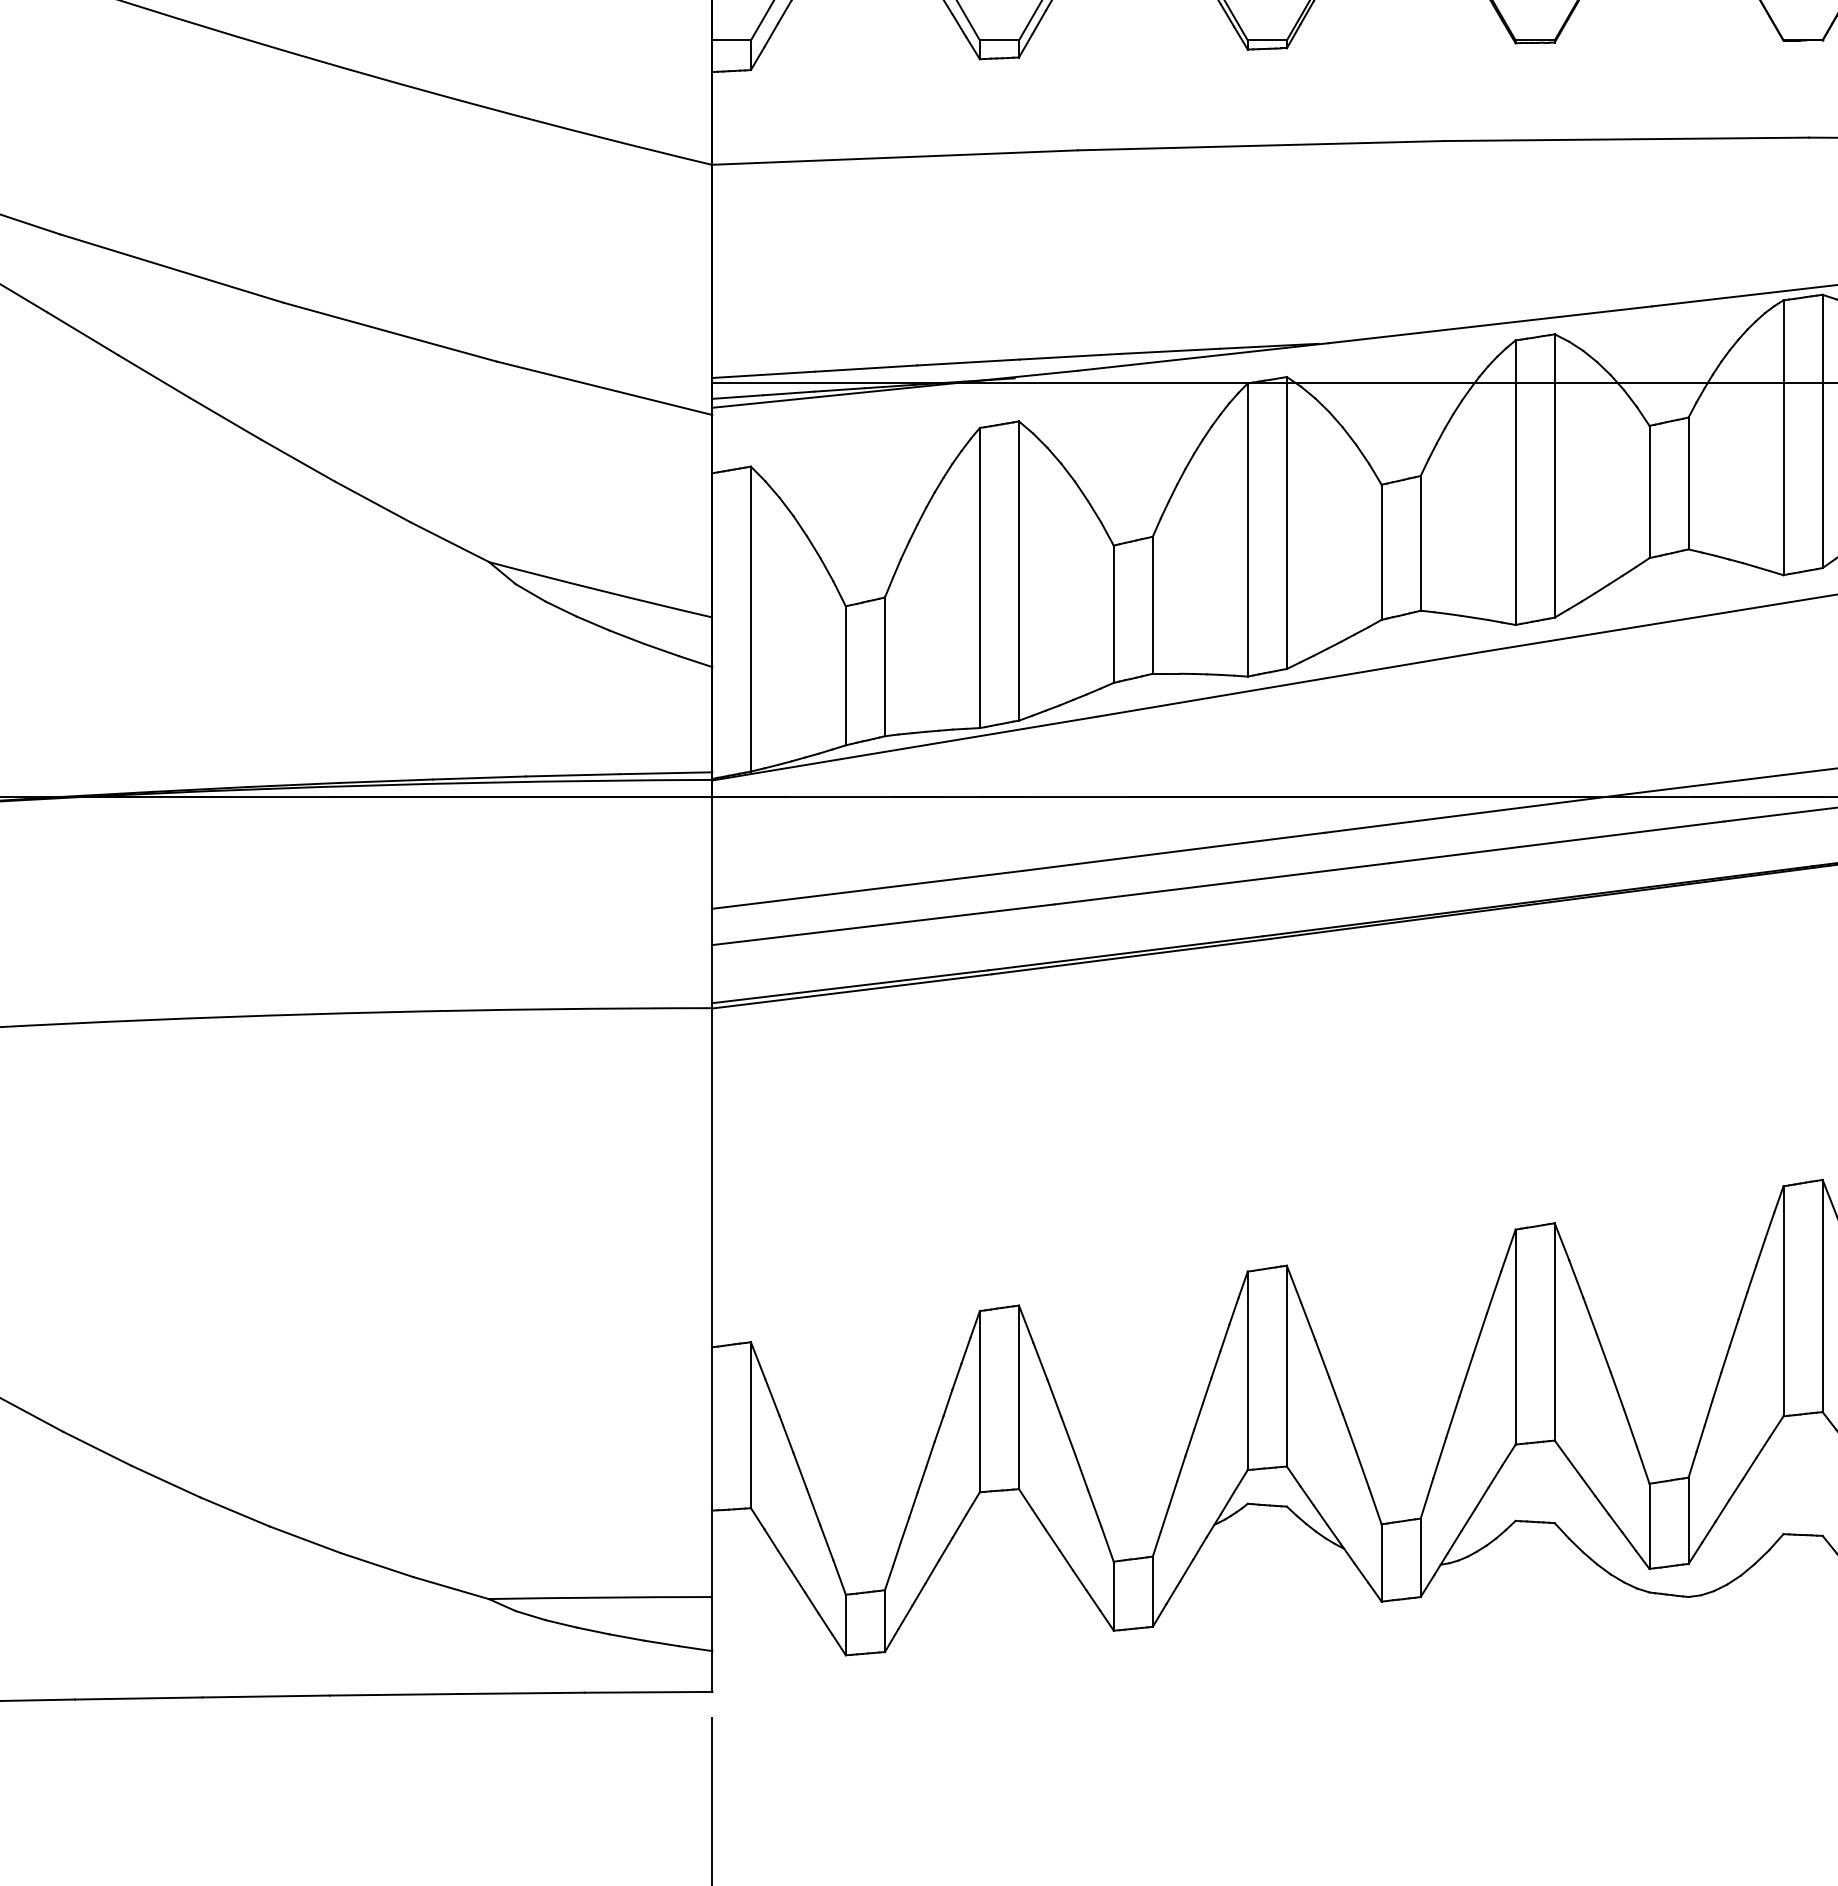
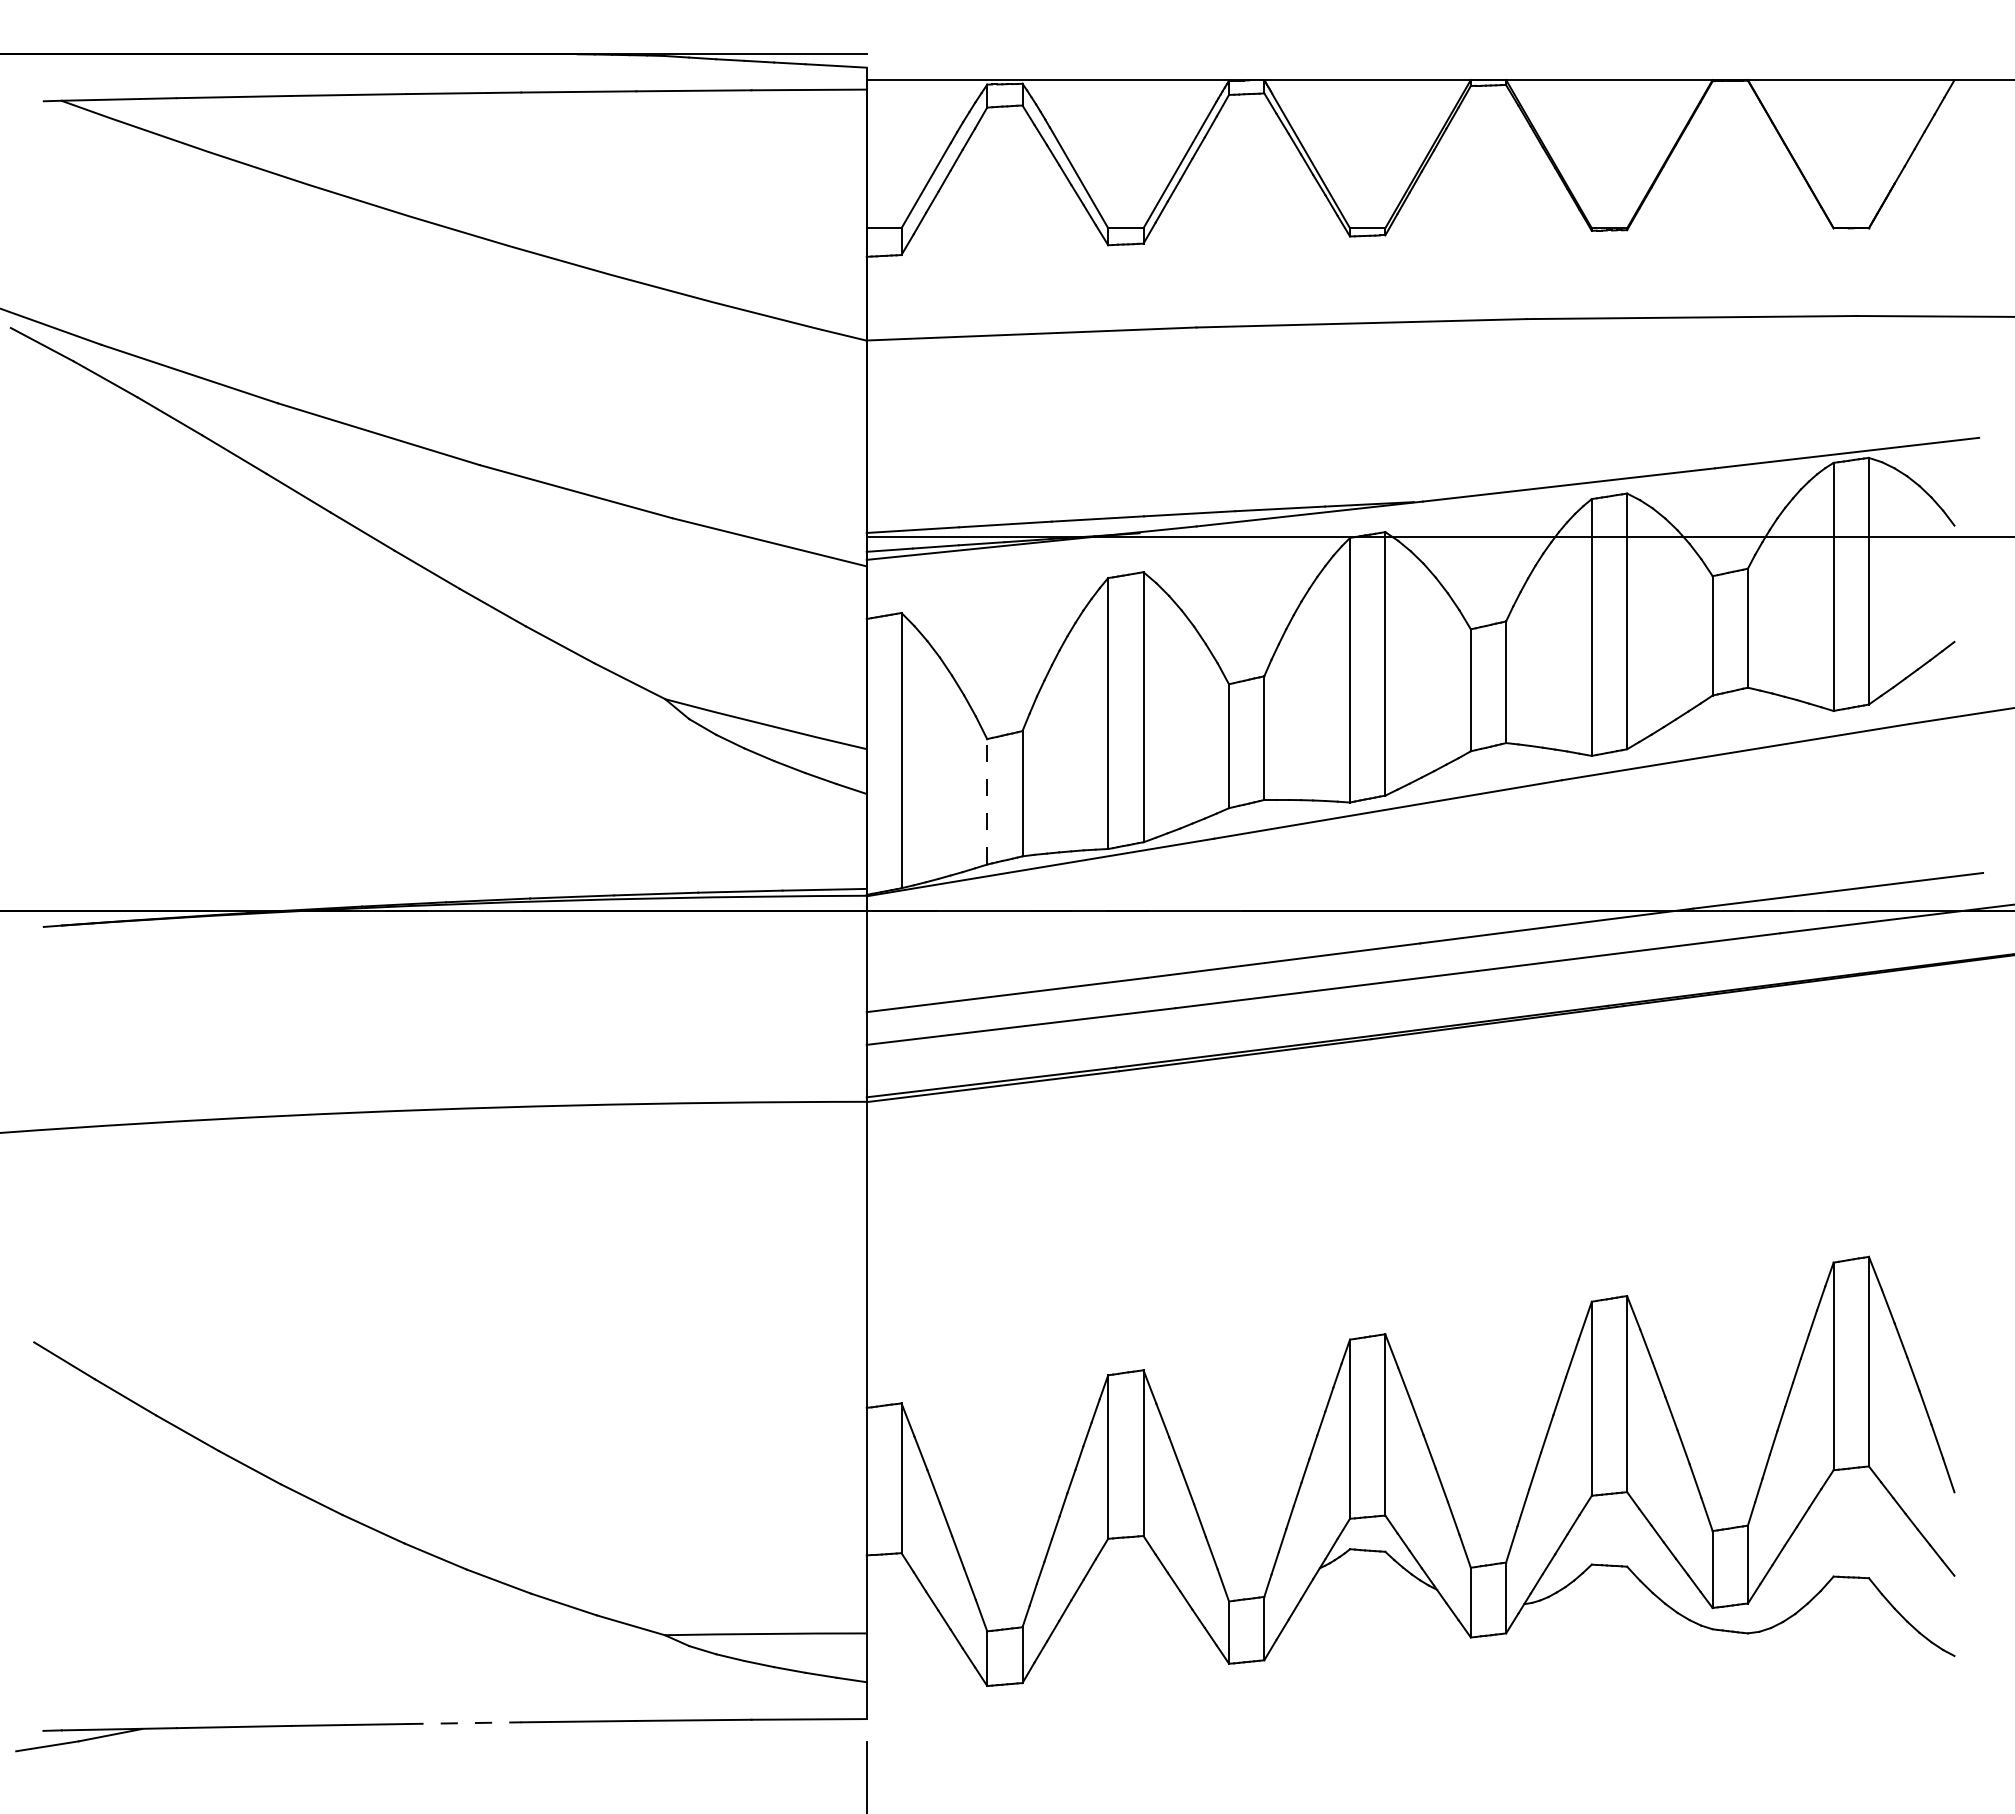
line: (846, 675) -> (987, 801), solid -> dashed
line: (265, 1696) -> (463, 1723), solid -> dashed

